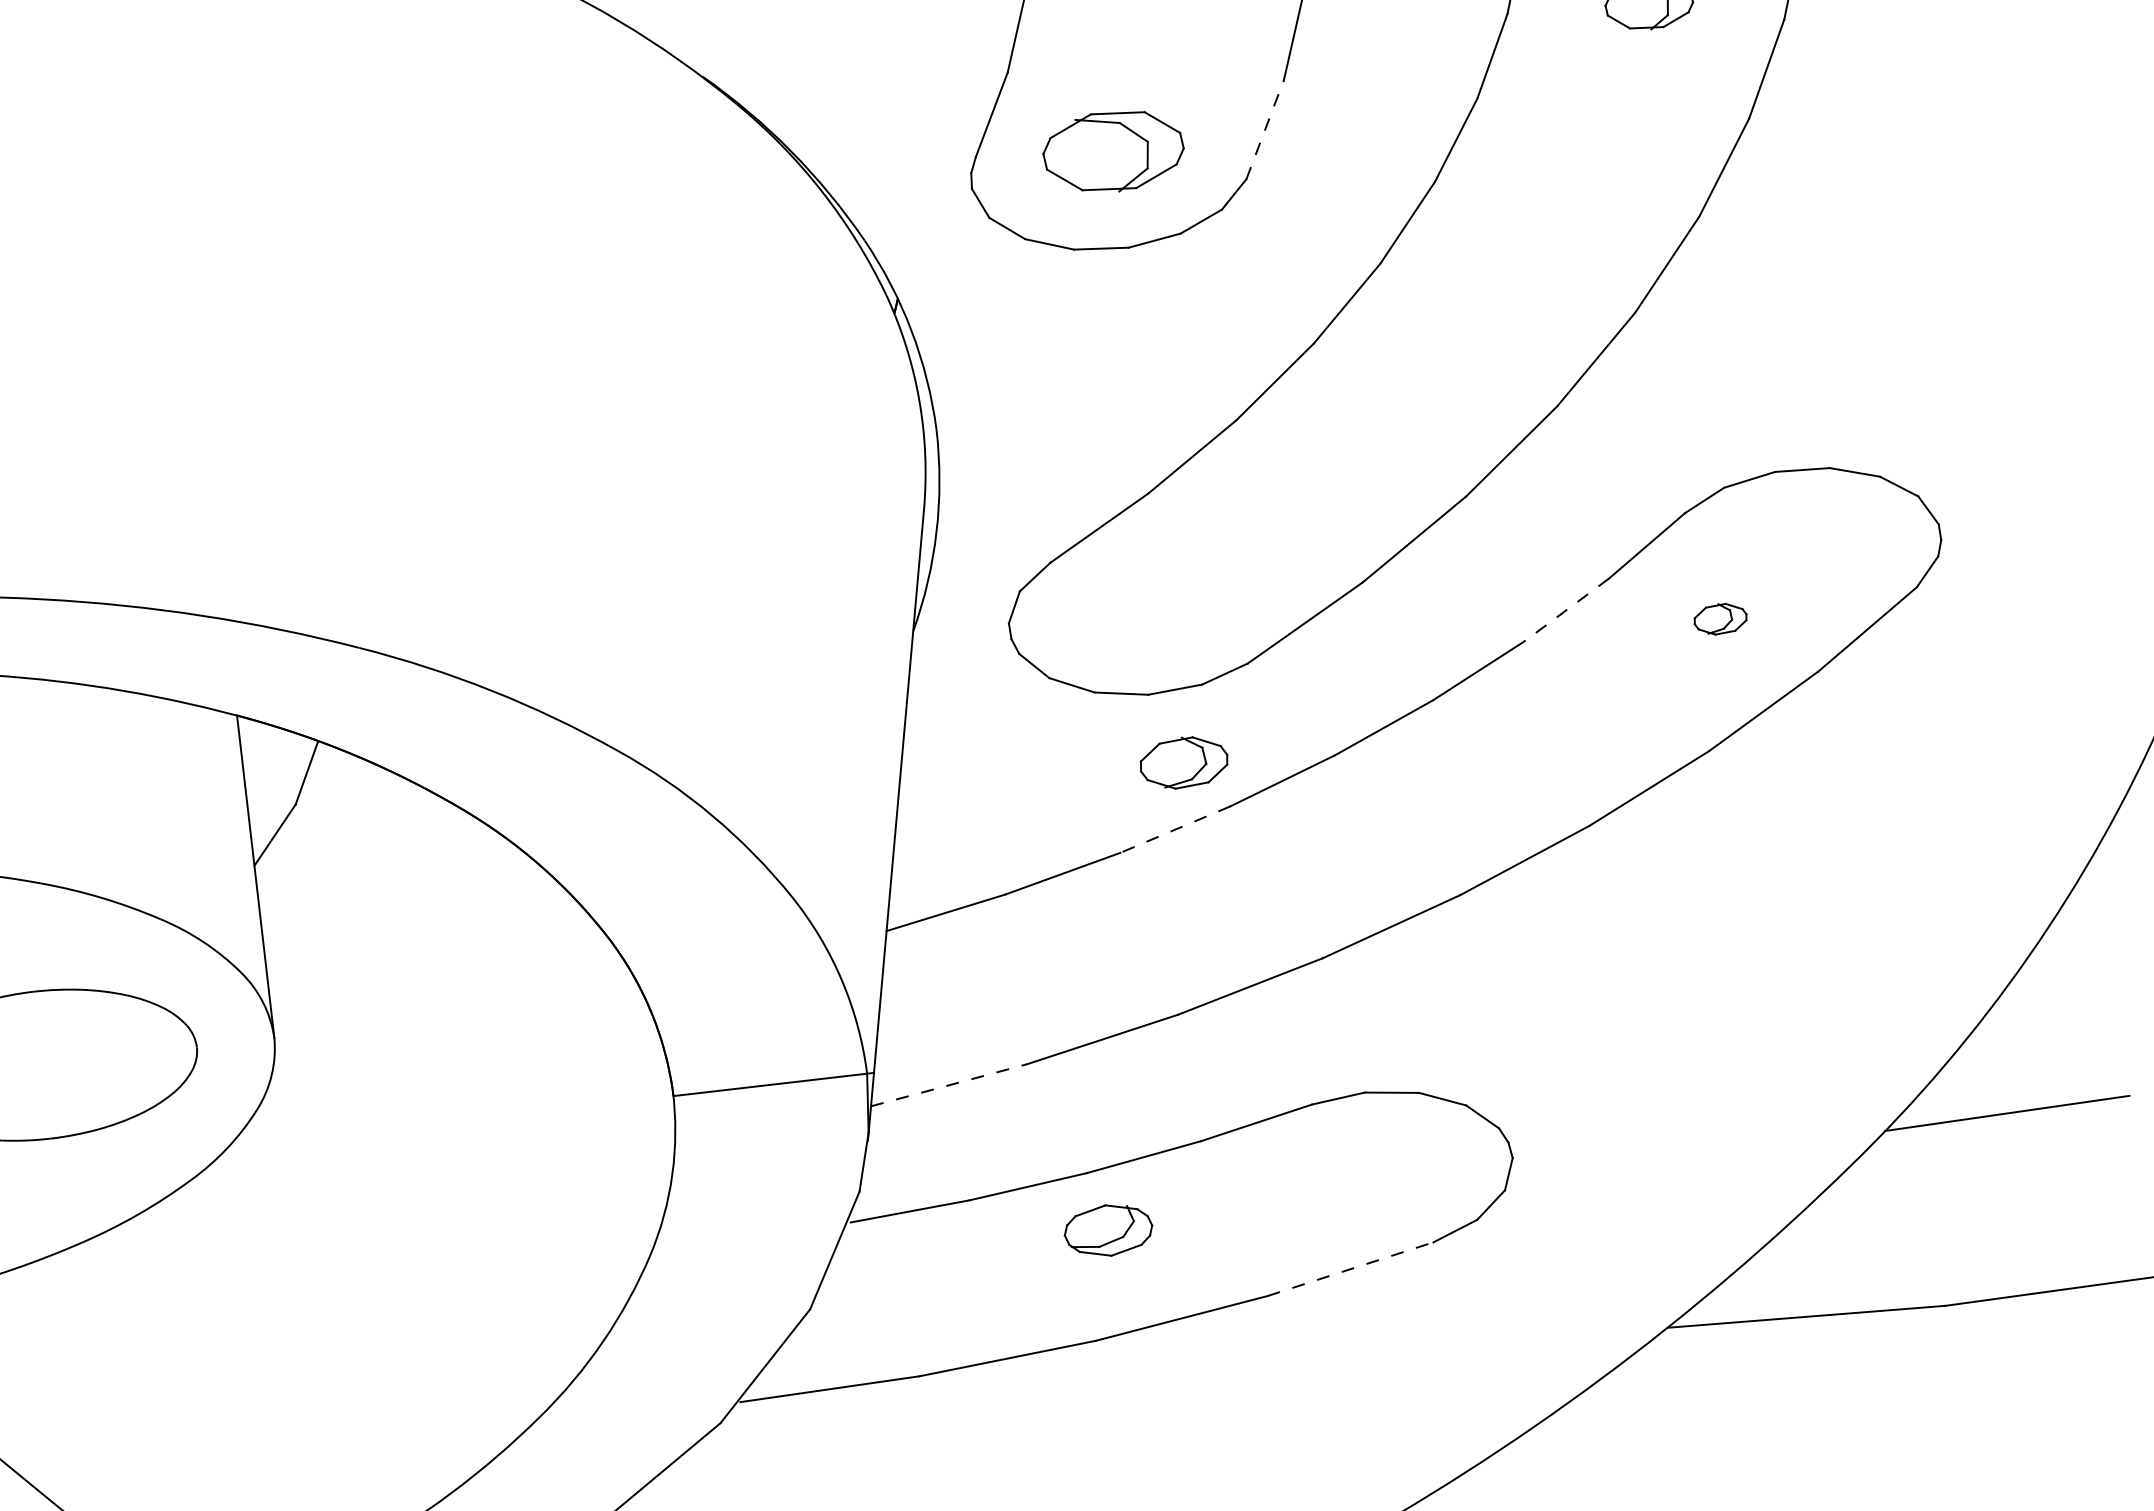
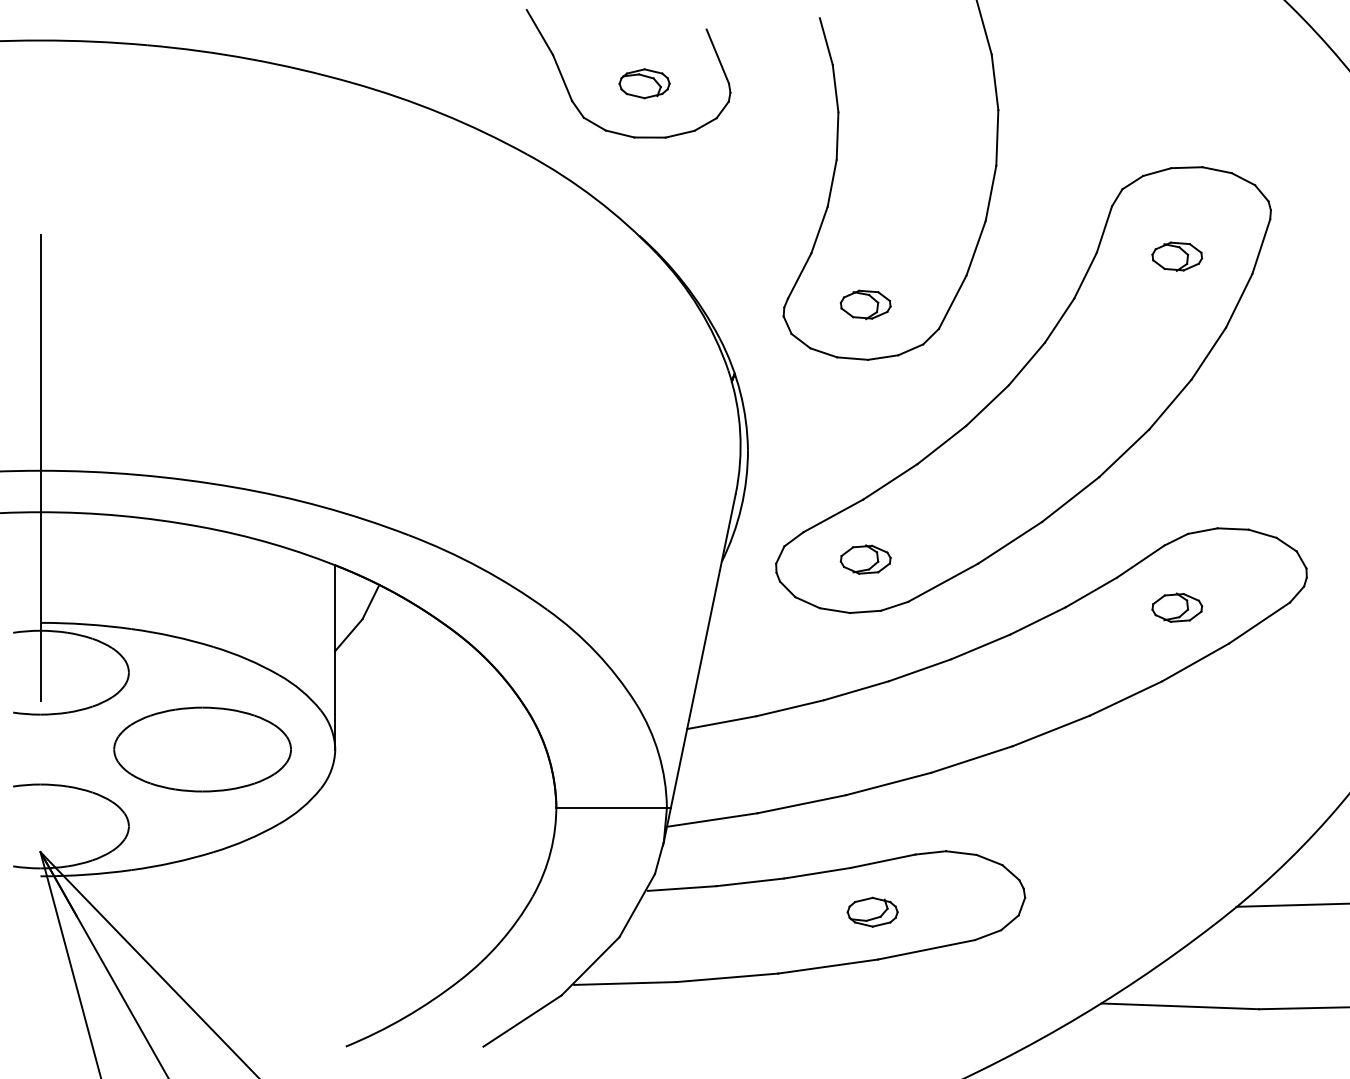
line: (1264, 128) -> (952, 301), dashed -> solid
part: (1112, 151) -> (865, 304), size x0.62
line: (1567, 609) -> (1091, 592), dashed -> solid
part: (1720, 618) -> (1177, 607), size x1.67
part: (1183, 762) -> (865, 559), moved
line: (1175, 829) -> (856, 690), dashed -> solid
line: (949, 1086) -> (712, 820), dashed -> solid
part: (1108, 1229) -> (872, 911), moved
line: (1352, 1268) -> (927, 949), dashed -> solid

